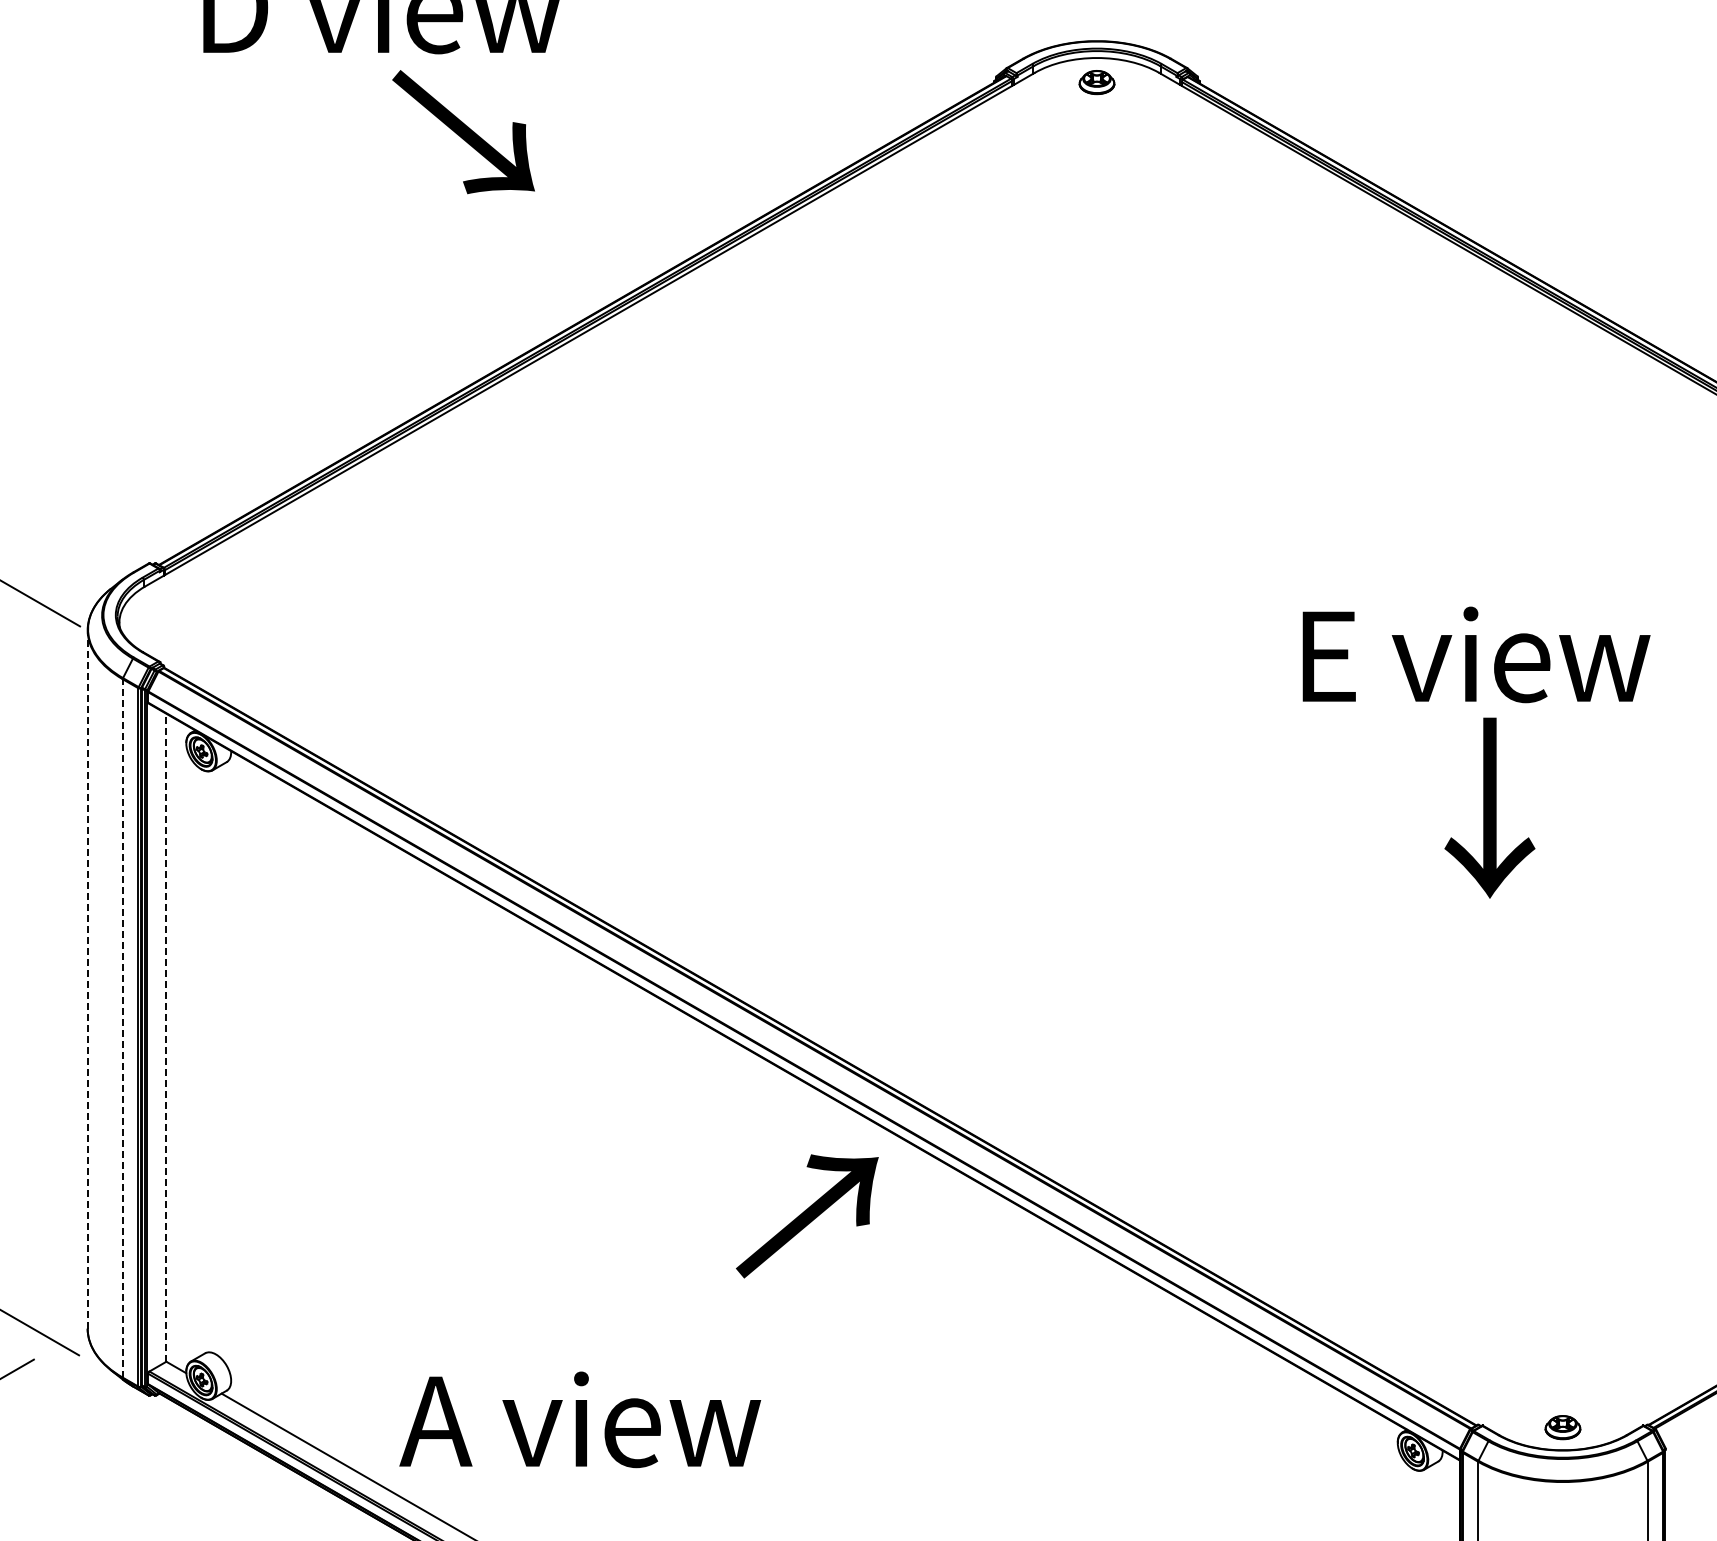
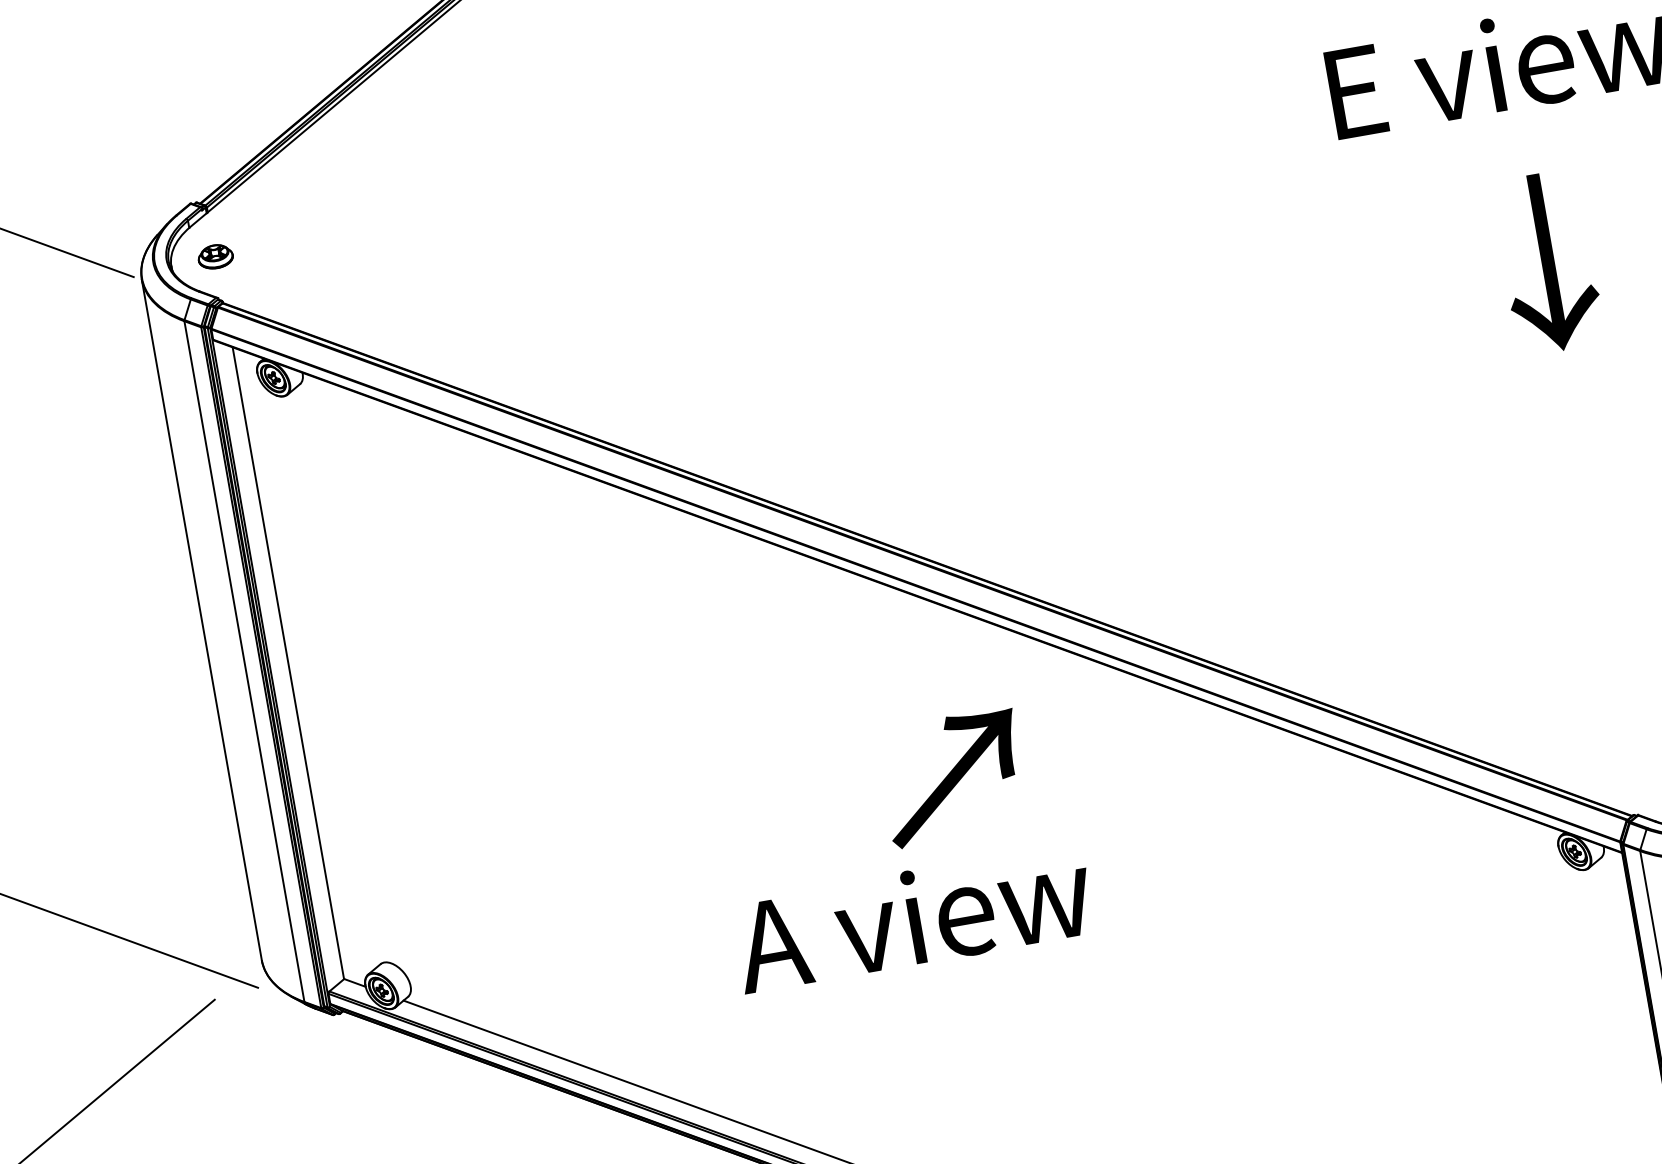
part: (164, 620) -> (215, 256), added
text: (1489, 807) -> (1547, 262), moved
line: (87, 979) -> (201, 620), dashed -> solid
line: (122, 1027) -> (244, 660), dashed -> solid
line: (166, 1037) -> (288, 662), dashed -> solid
text: (807, 1216) -> (953, 777), moved
text: (580, 1419) -> (913, 917), moved

